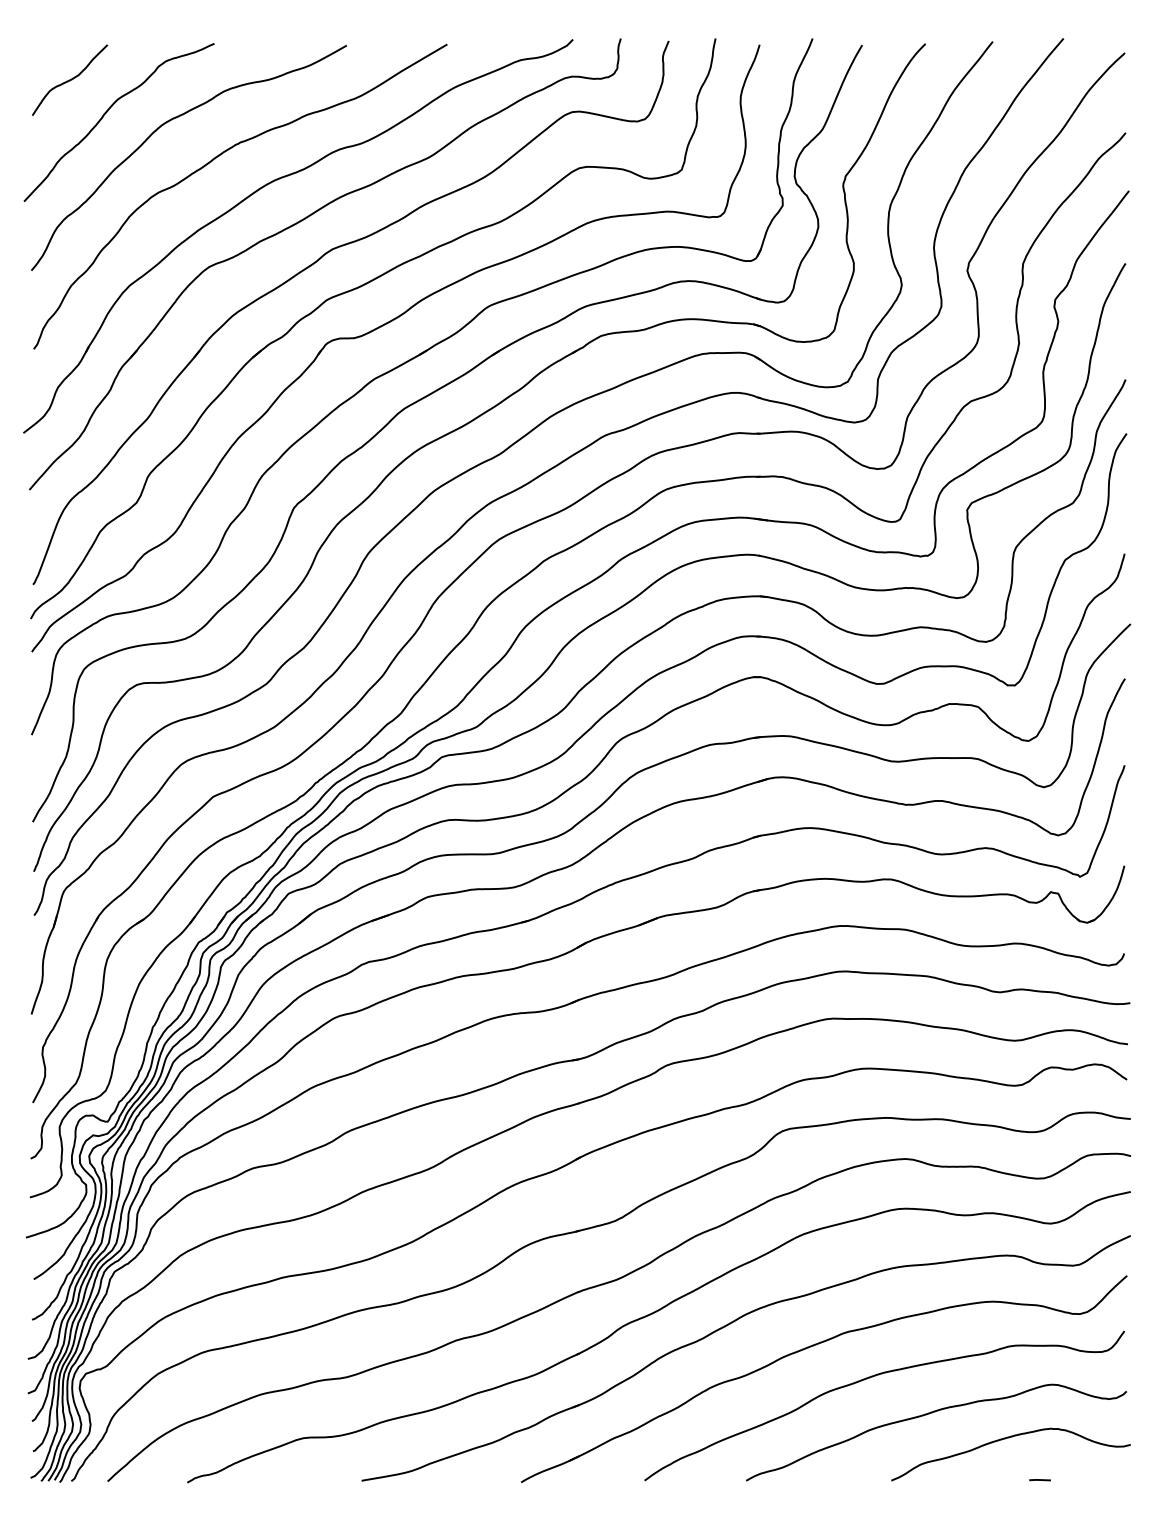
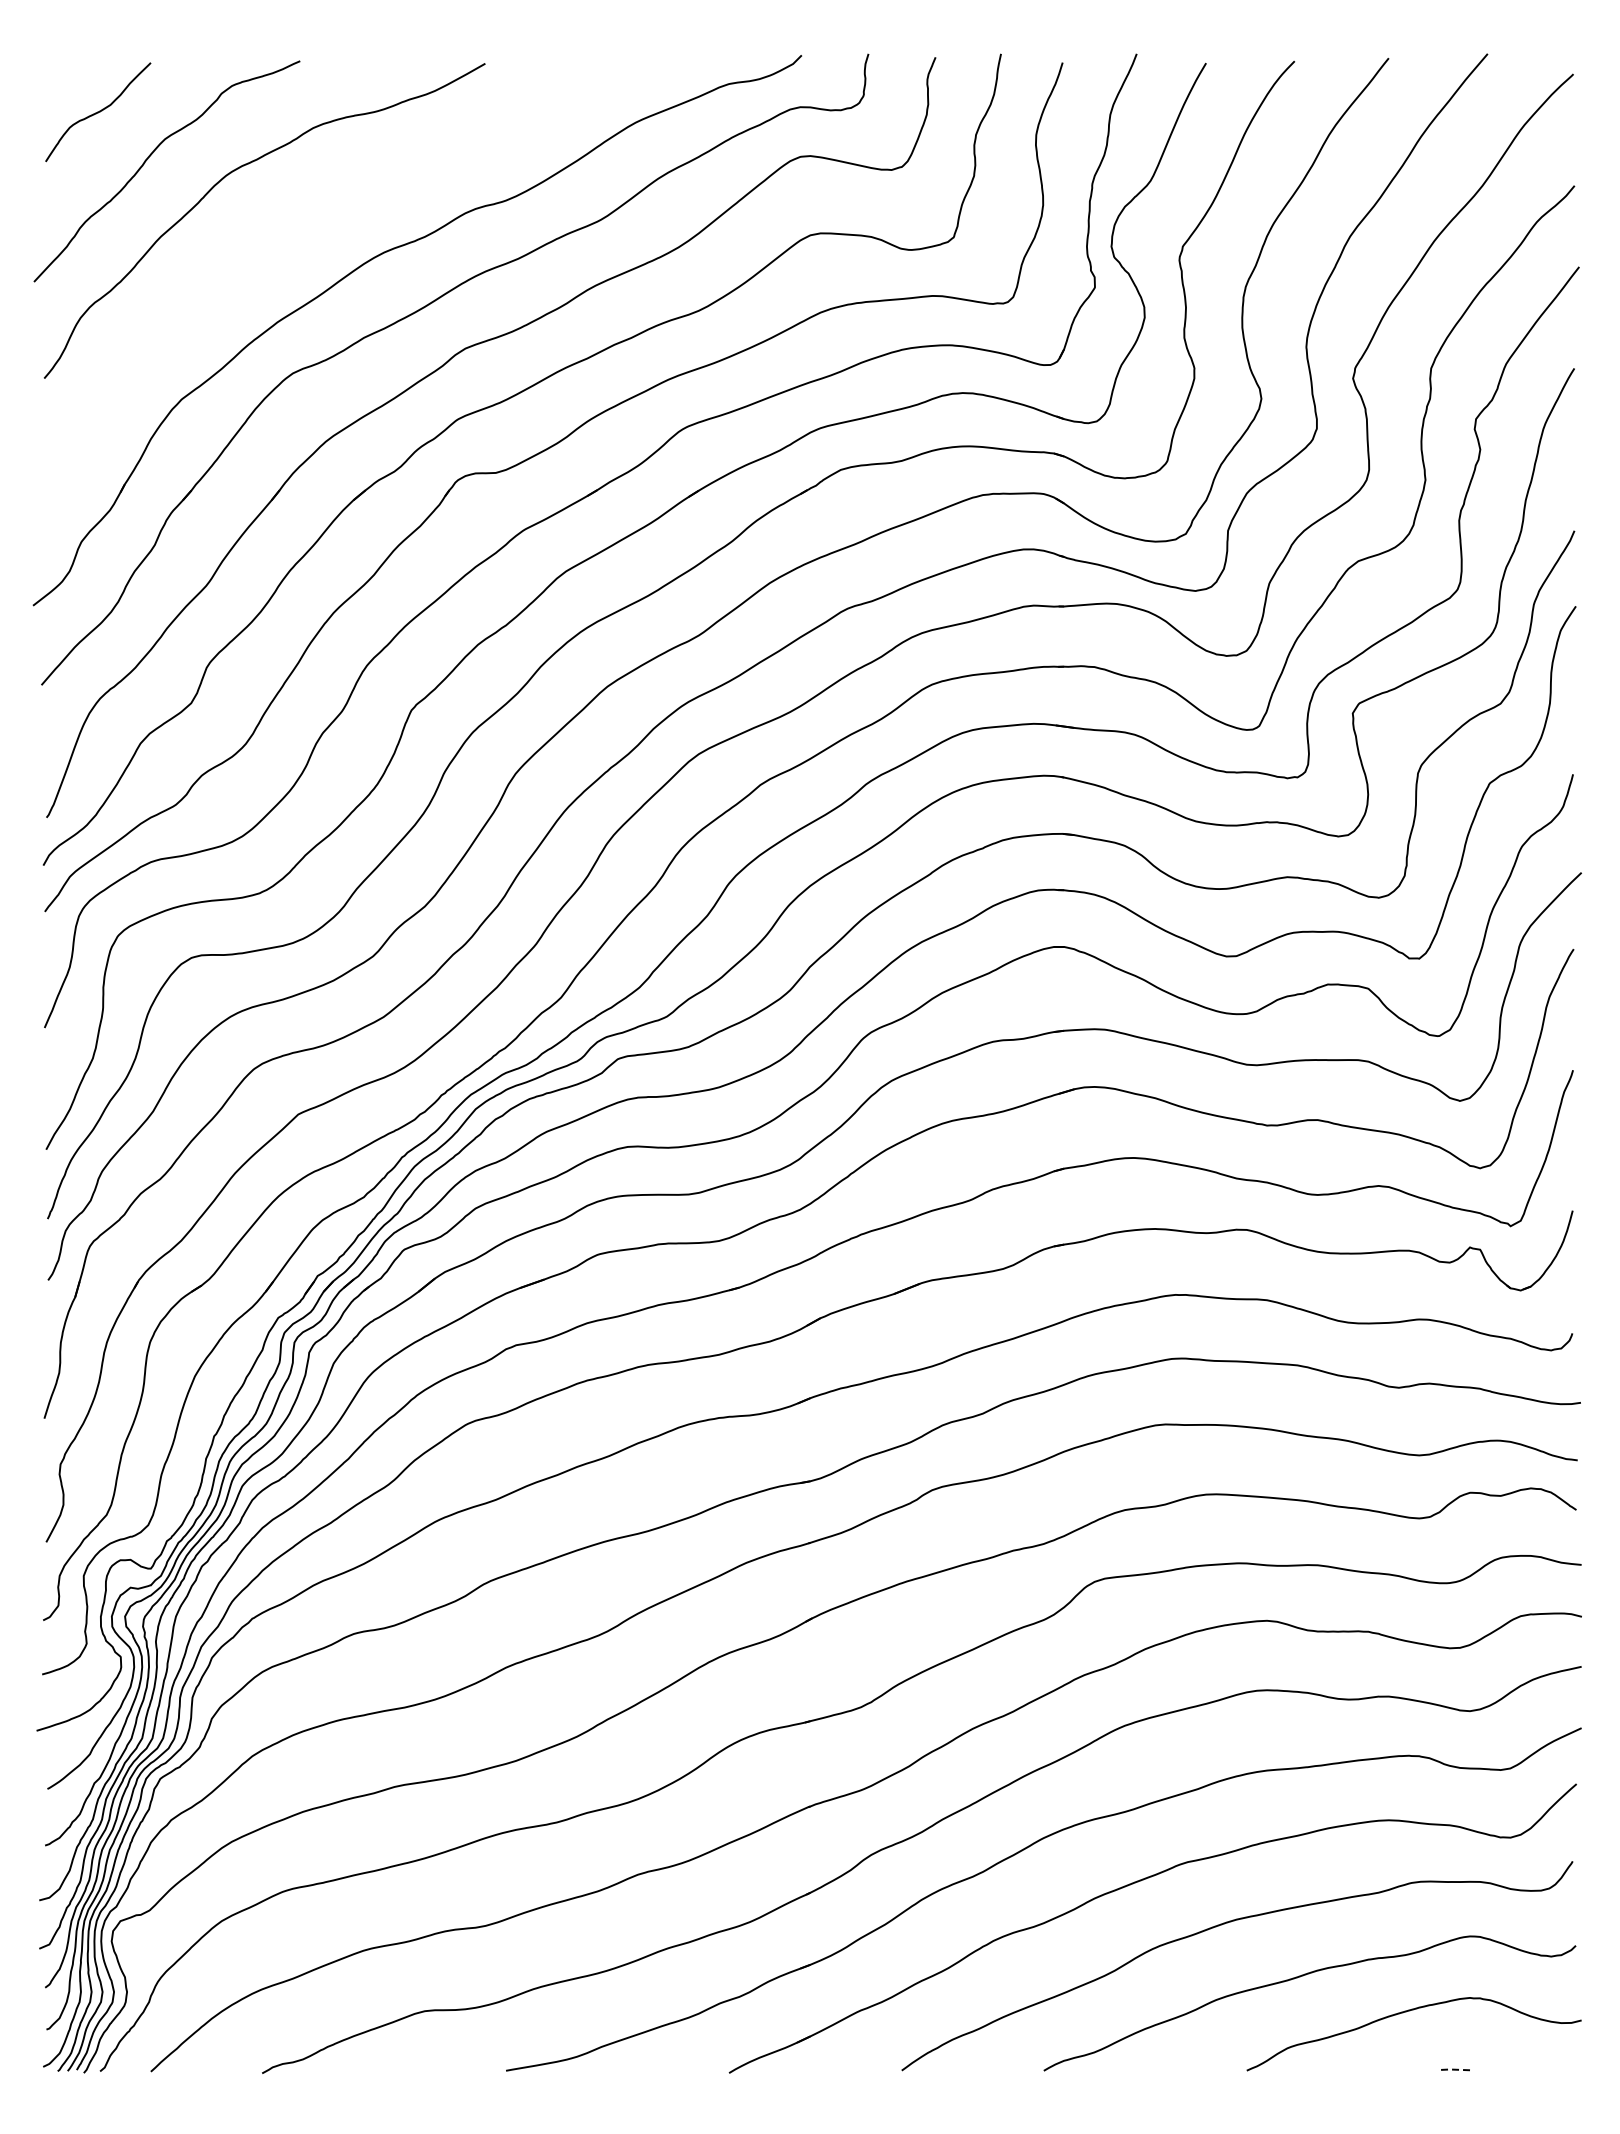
curve: (212, 161) -> (297, 225), removed
line: (1039, 1479) -> (1453, 2069), solid -> dashed

